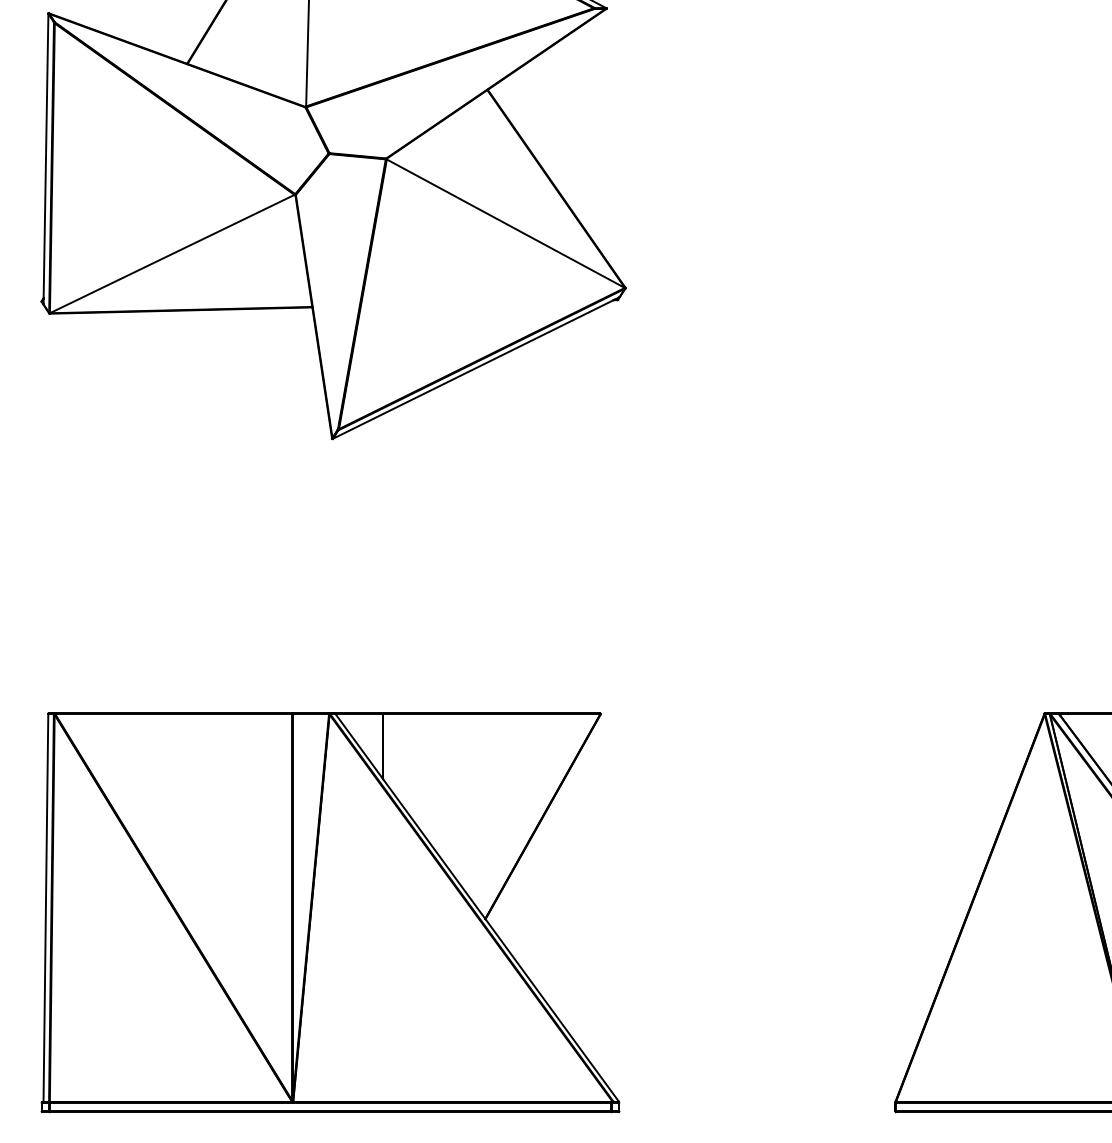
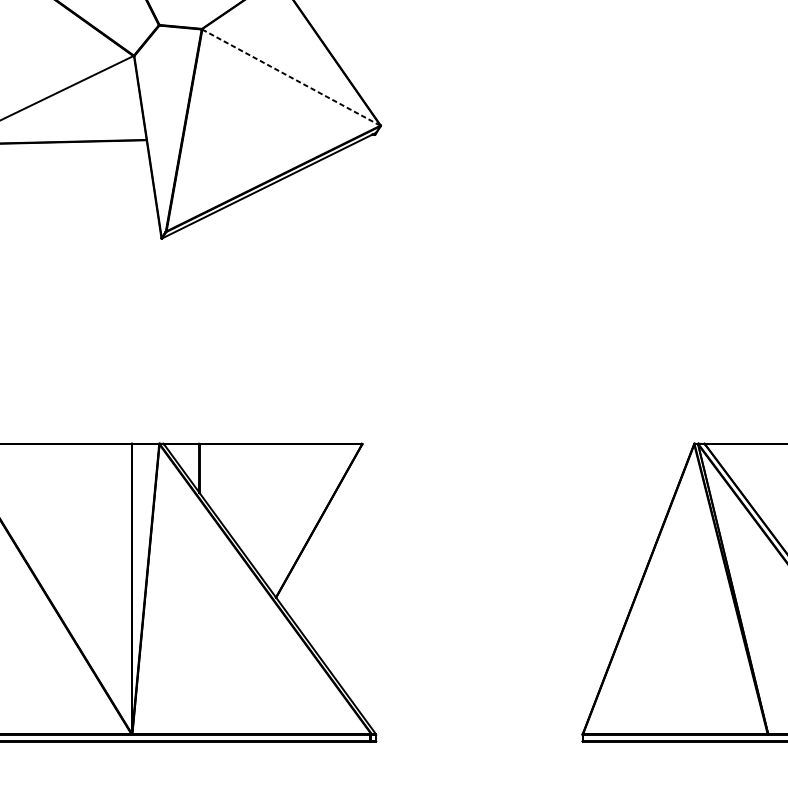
line: (505, 223) -> (291, 77), solid -> dashed

